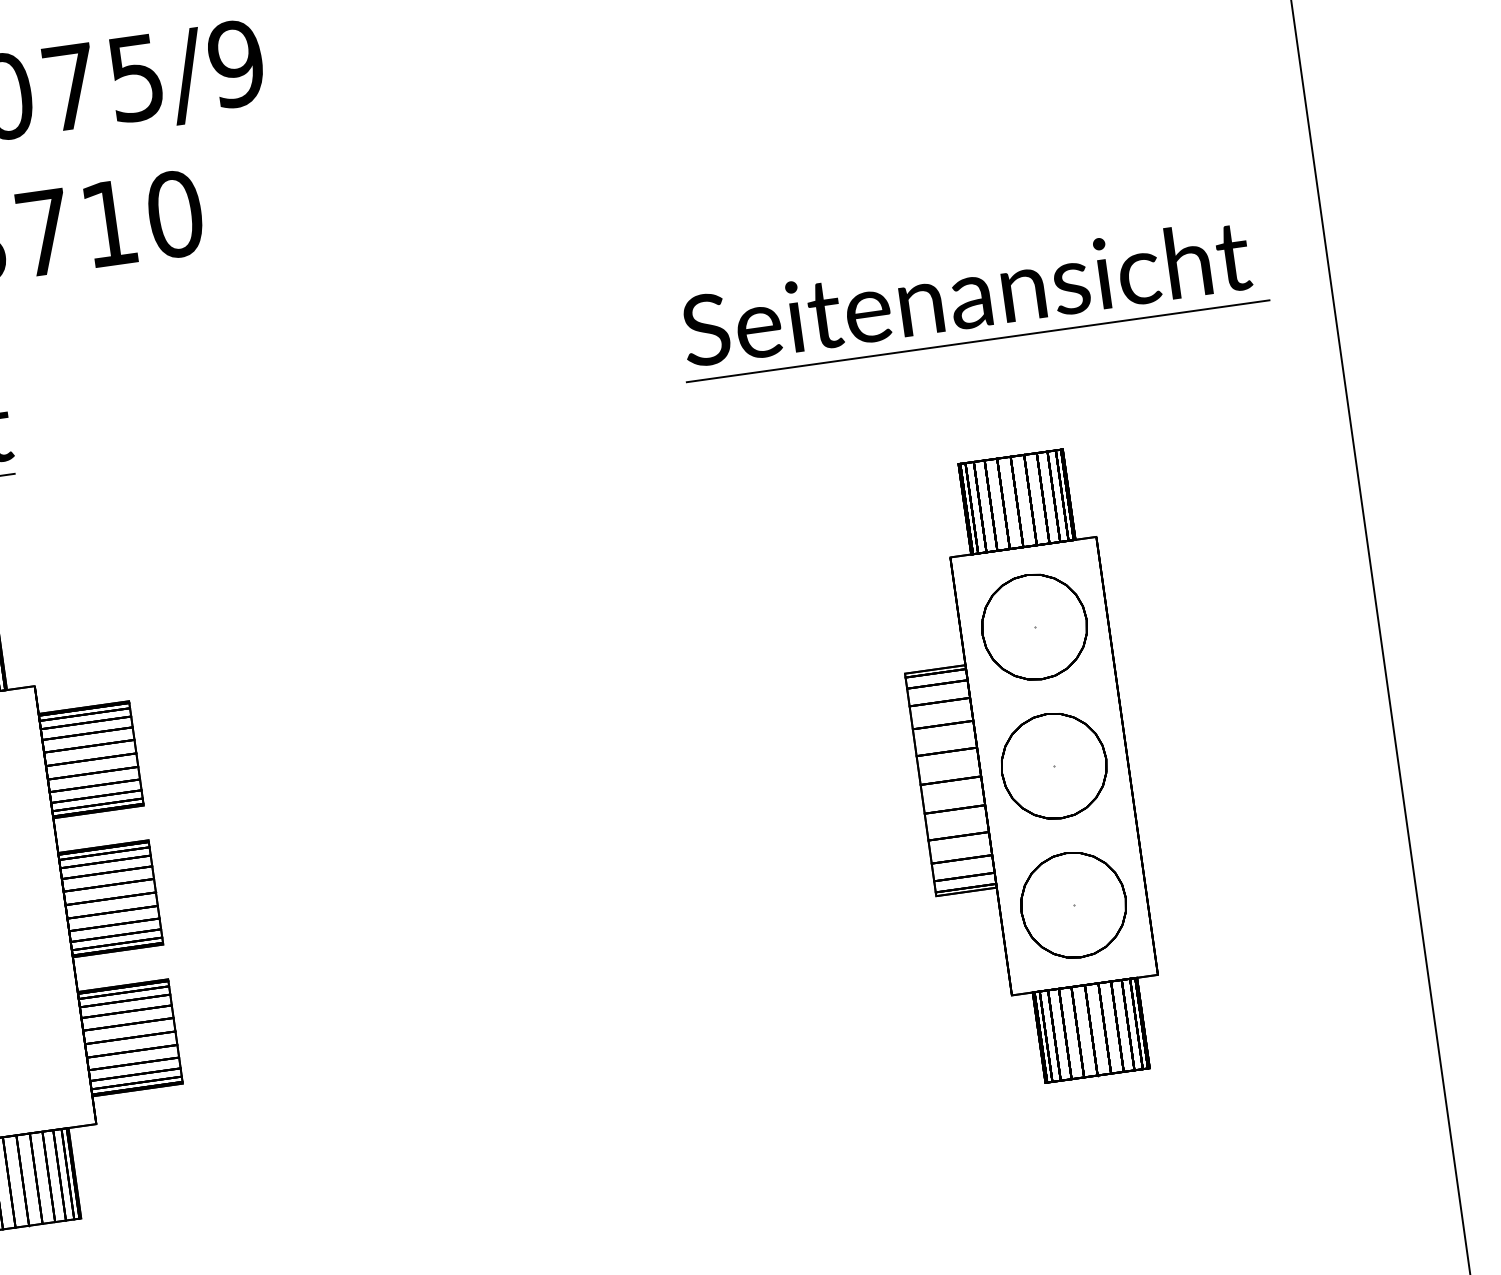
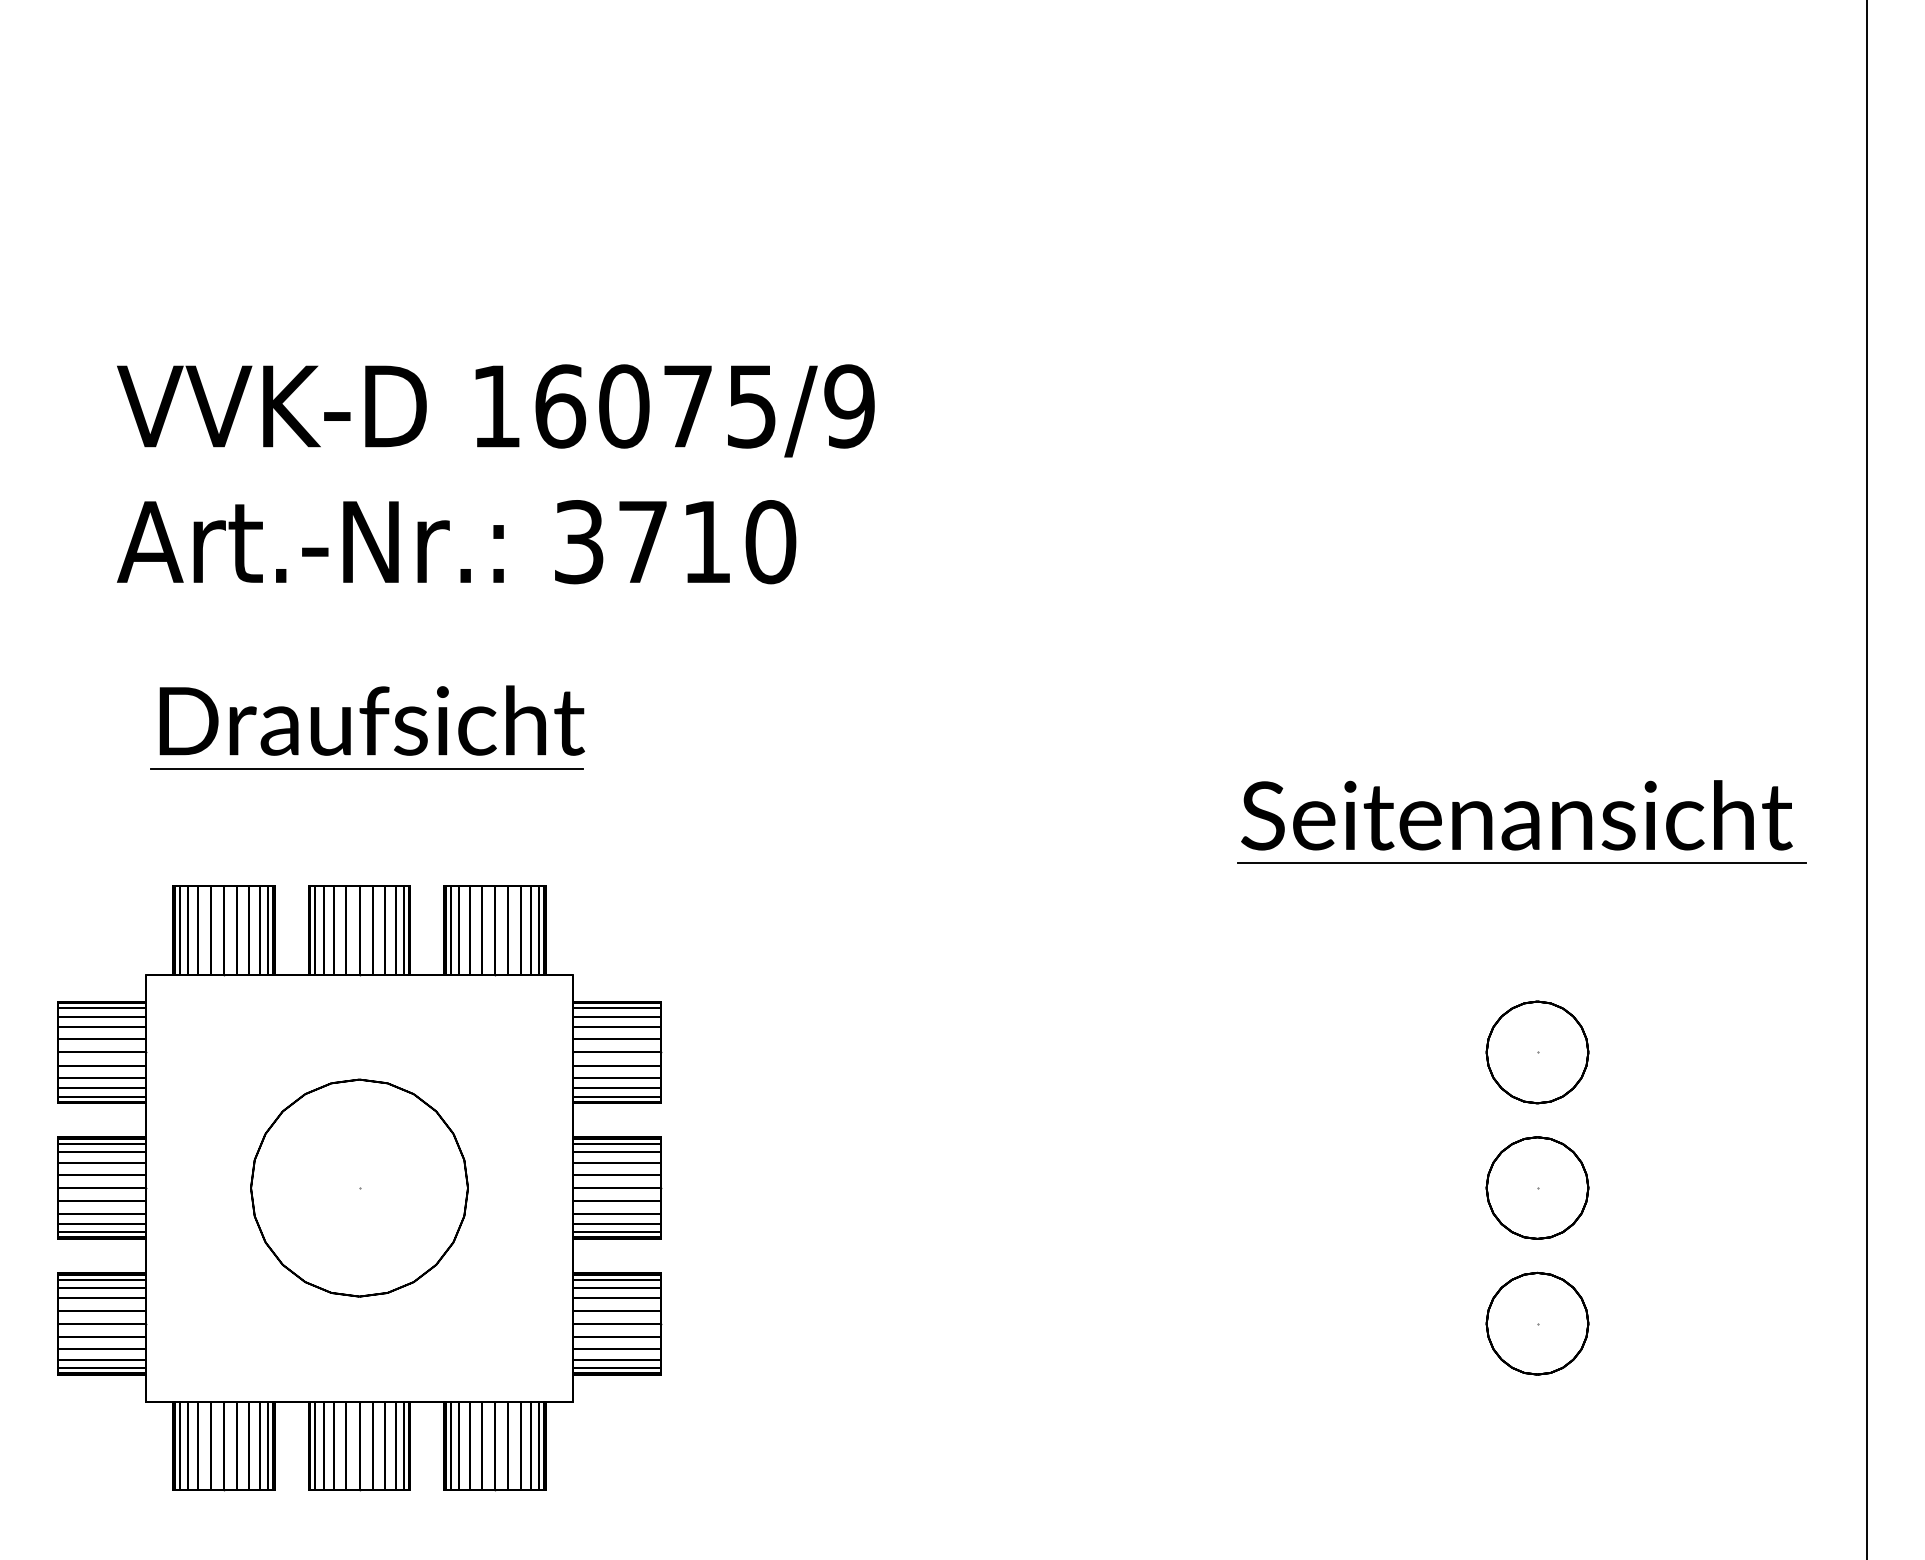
part: (971, 298) -> (1521, 821), moved
part: (1023, 770) -> (1507, 1188), removed

